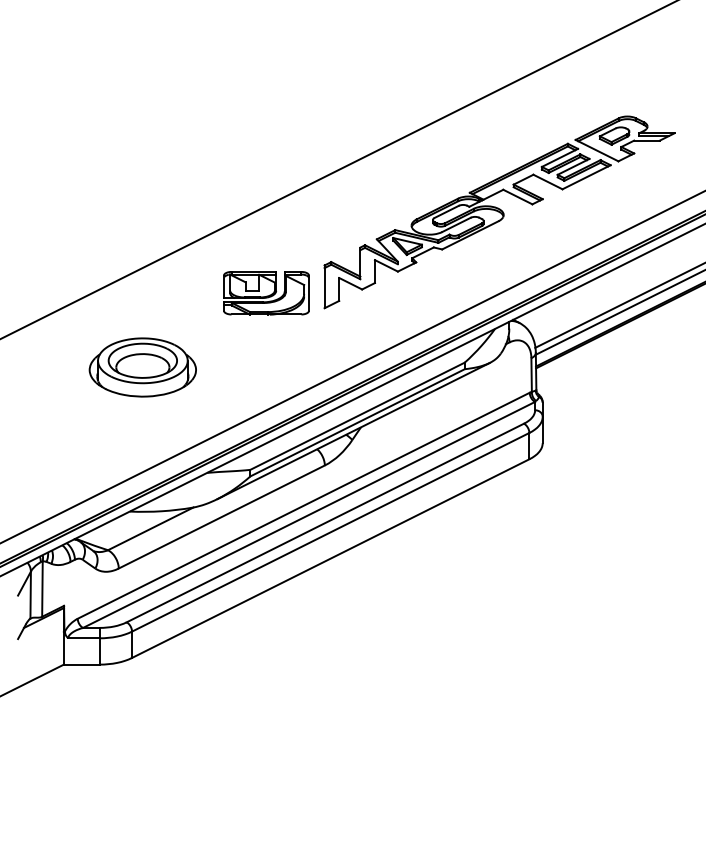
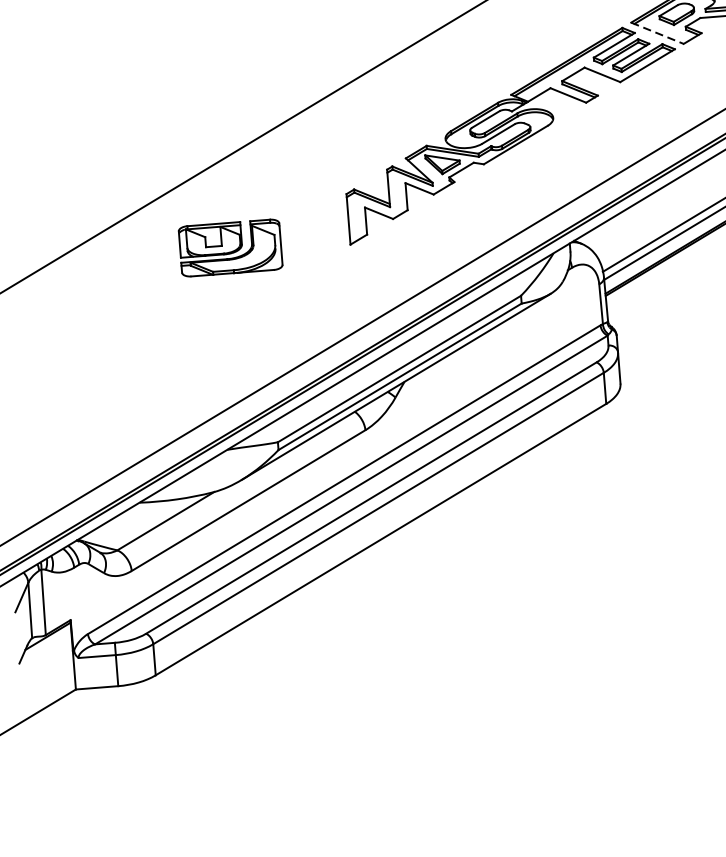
line: (597, 150) -> (657, 33), solid -> dashed
part: (266, 293) -> (230, 248), moved
part: (142, 367) -> (141, 331), removed

